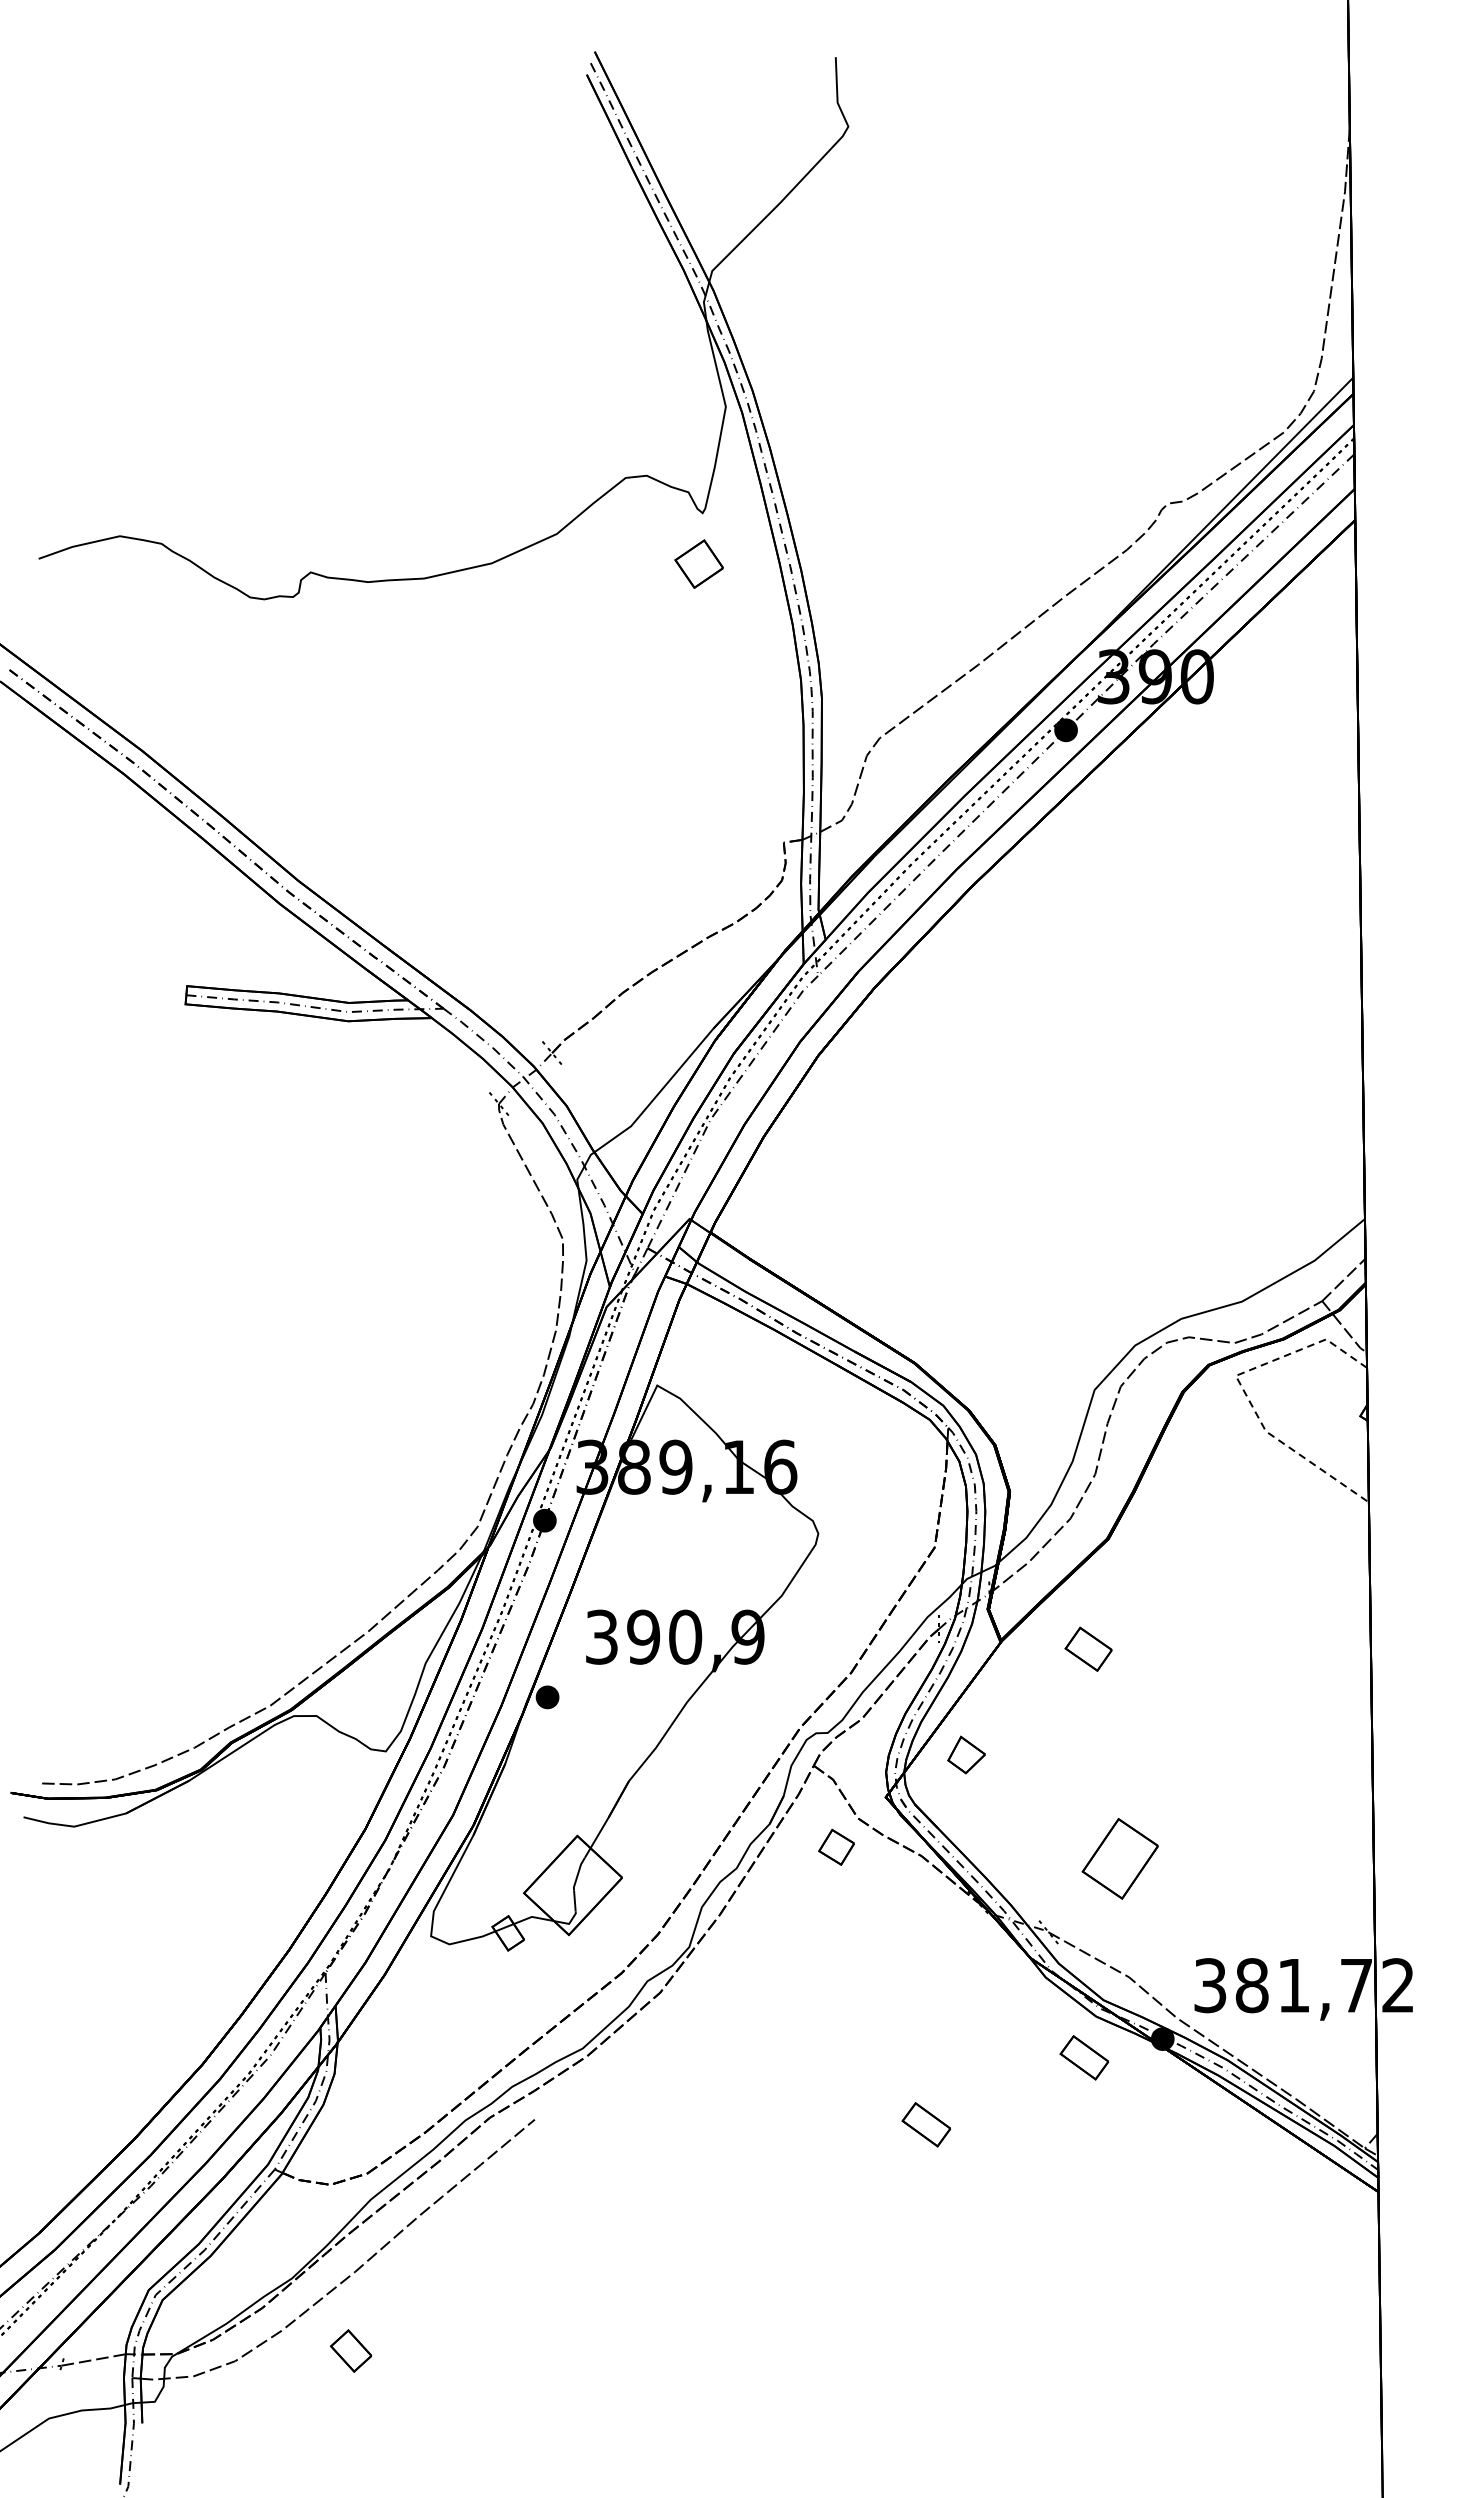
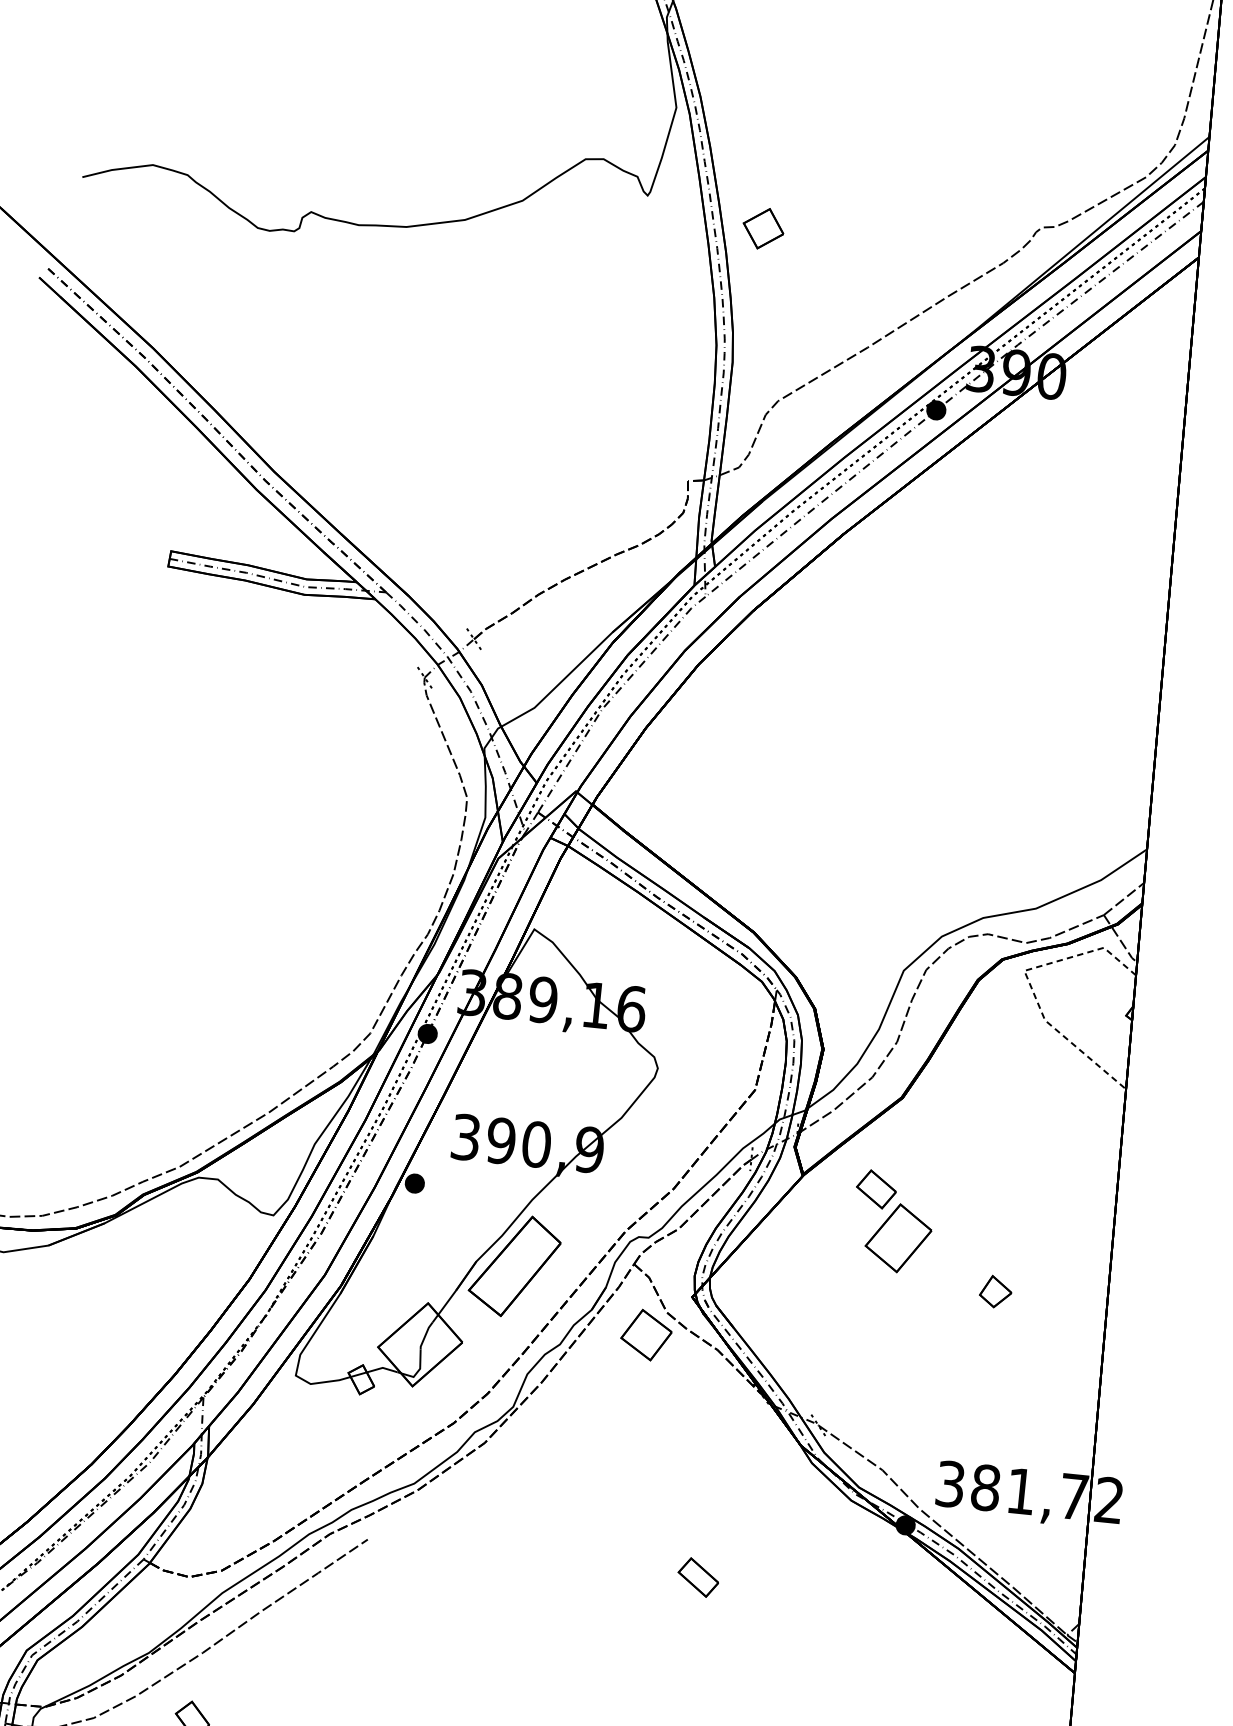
part: (698, 563) -> (762, 228), moved
part: (966, 1754) -> (995, 1291), moved
part: (674, 1782) -> (514, 1266), added
part: (836, 1847) -> (646, 1335), size x1.67
part: (1119, 1858) -> (897, 1237), moved
part: (1084, 2057) -> (837, 1534), removed

